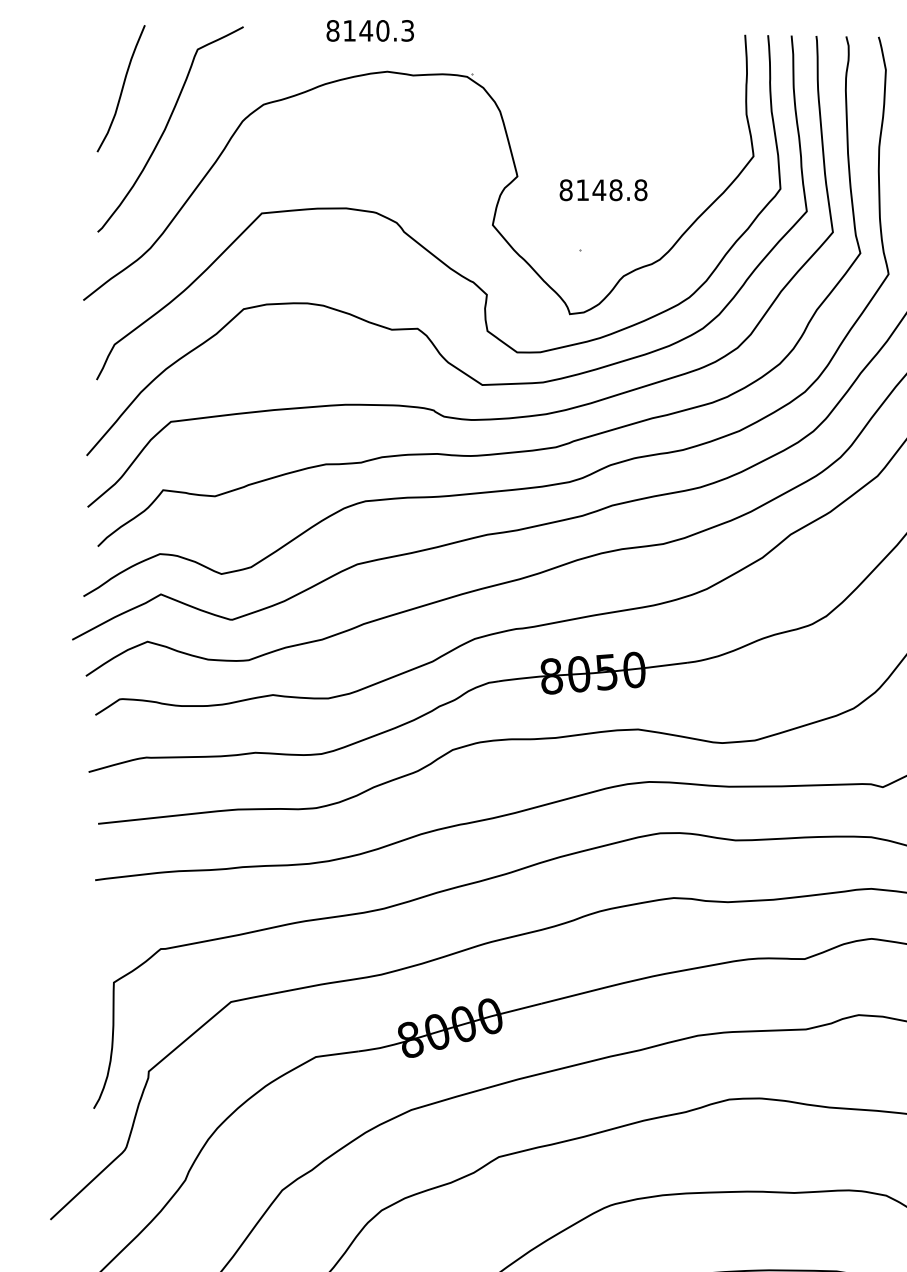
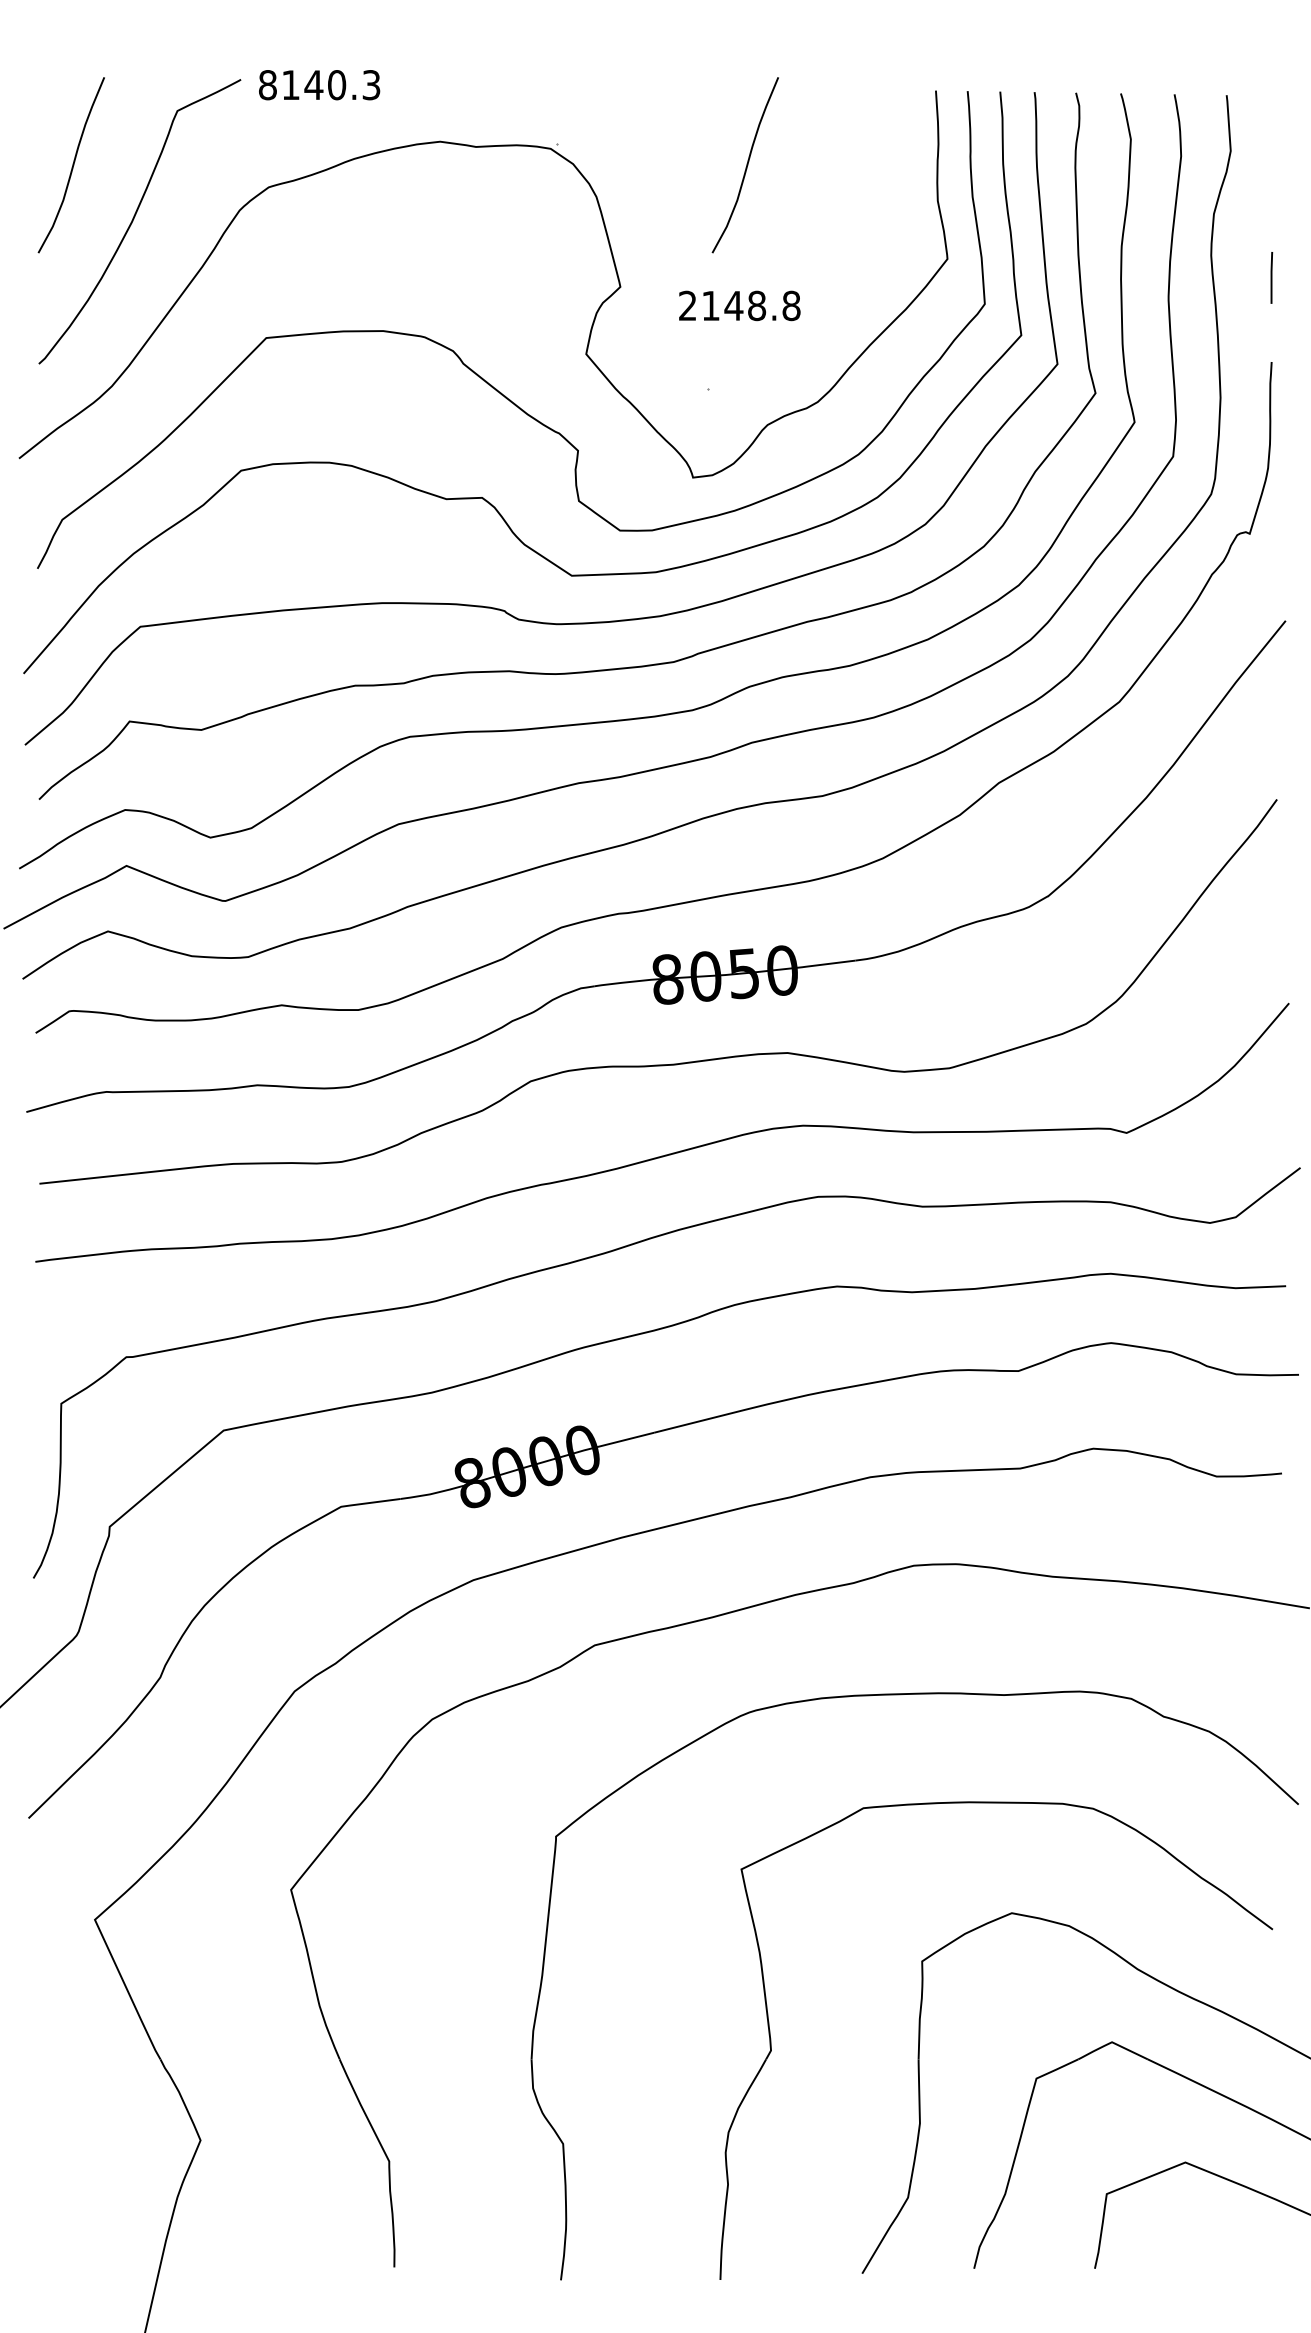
text: (370, 31) -> (319, 85), moved
curve: (608, 88) -> (746, 165), added
text: (565, 189) -> (687, 305), 8148.8 -> 2148.8

